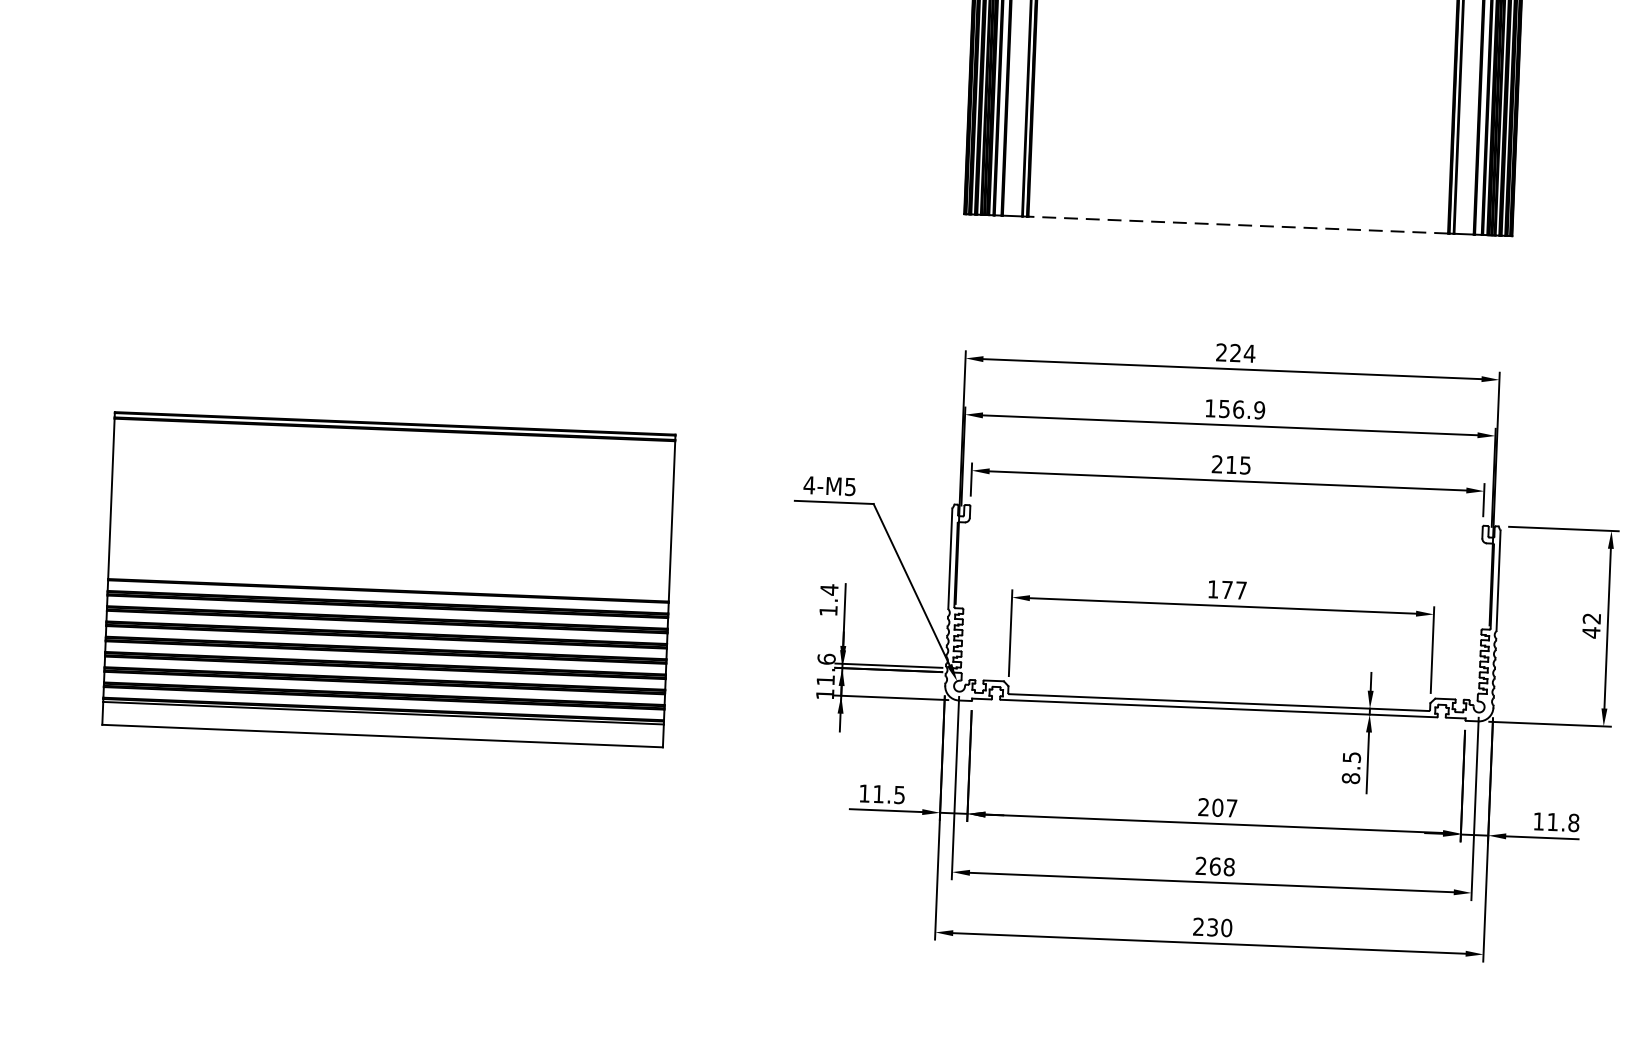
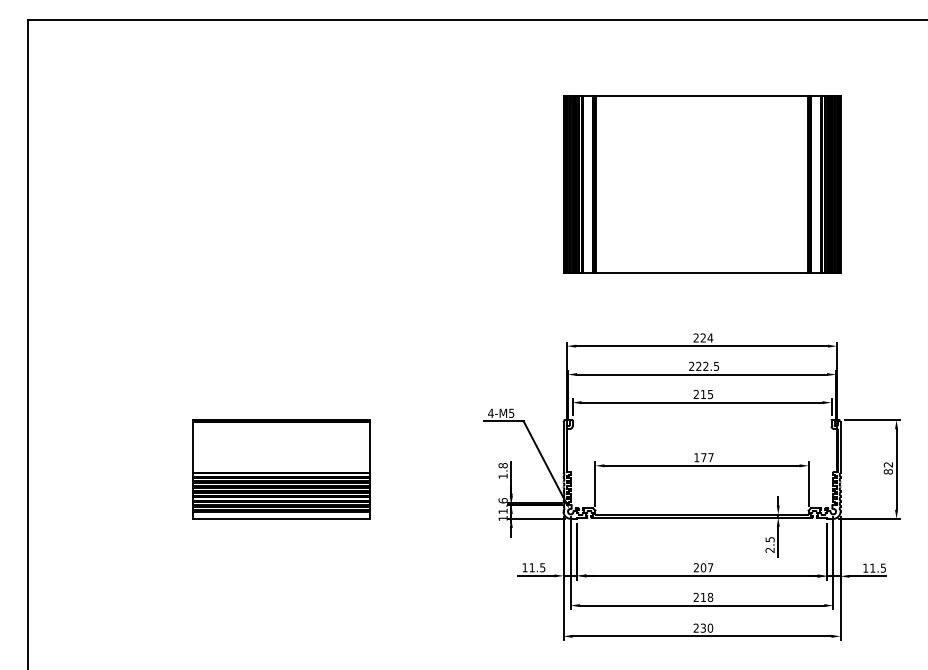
line: (1239, 225) -> (702, 273), dashed -> solid
text: (1235, 407) -> (704, 365), 156.9 -> 222.5
part: (390, 579) -> (281, 469), size x0.62
text: (828, 589) -> (502, 465), 1.4 -> 1.8
text: (1589, 631) -> (887, 471), 42 -> 82
text: (1349, 776) -> (769, 549), 8.5 -> 2.5
text: (1574, 821) -> (883, 567), 11.8 -> 11.5
text: (1215, 866) -> (703, 597), 268 -> 218

